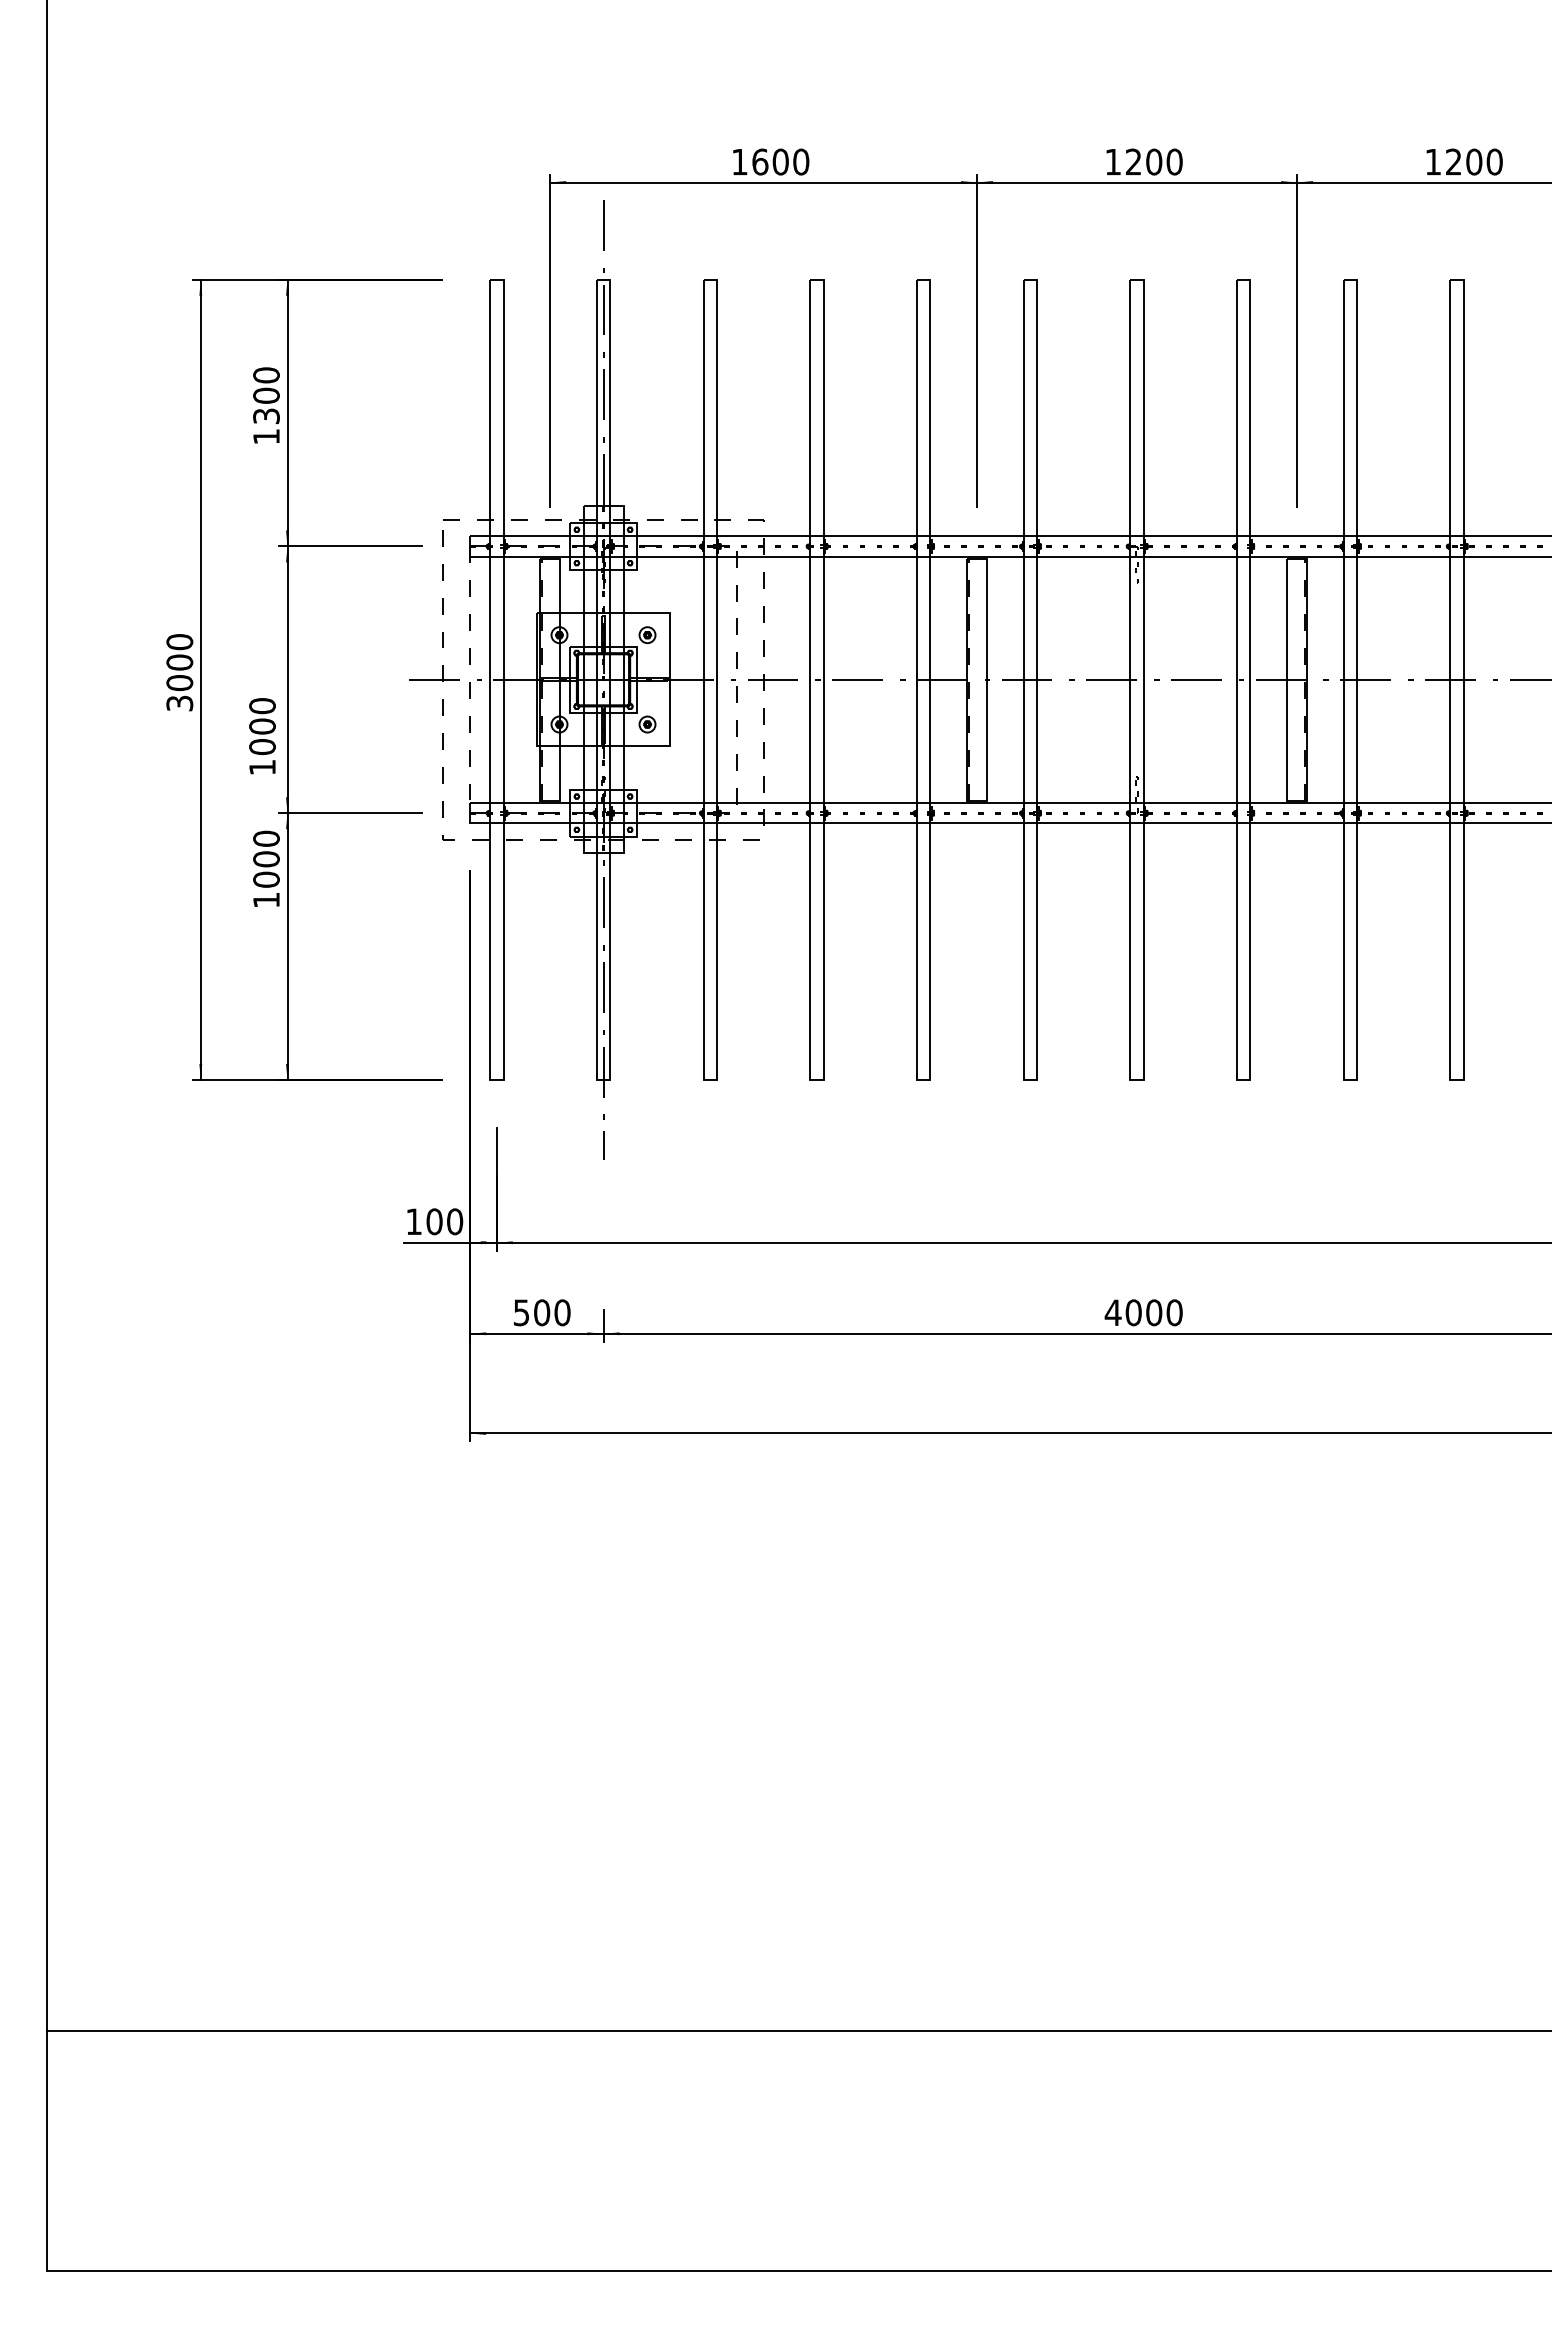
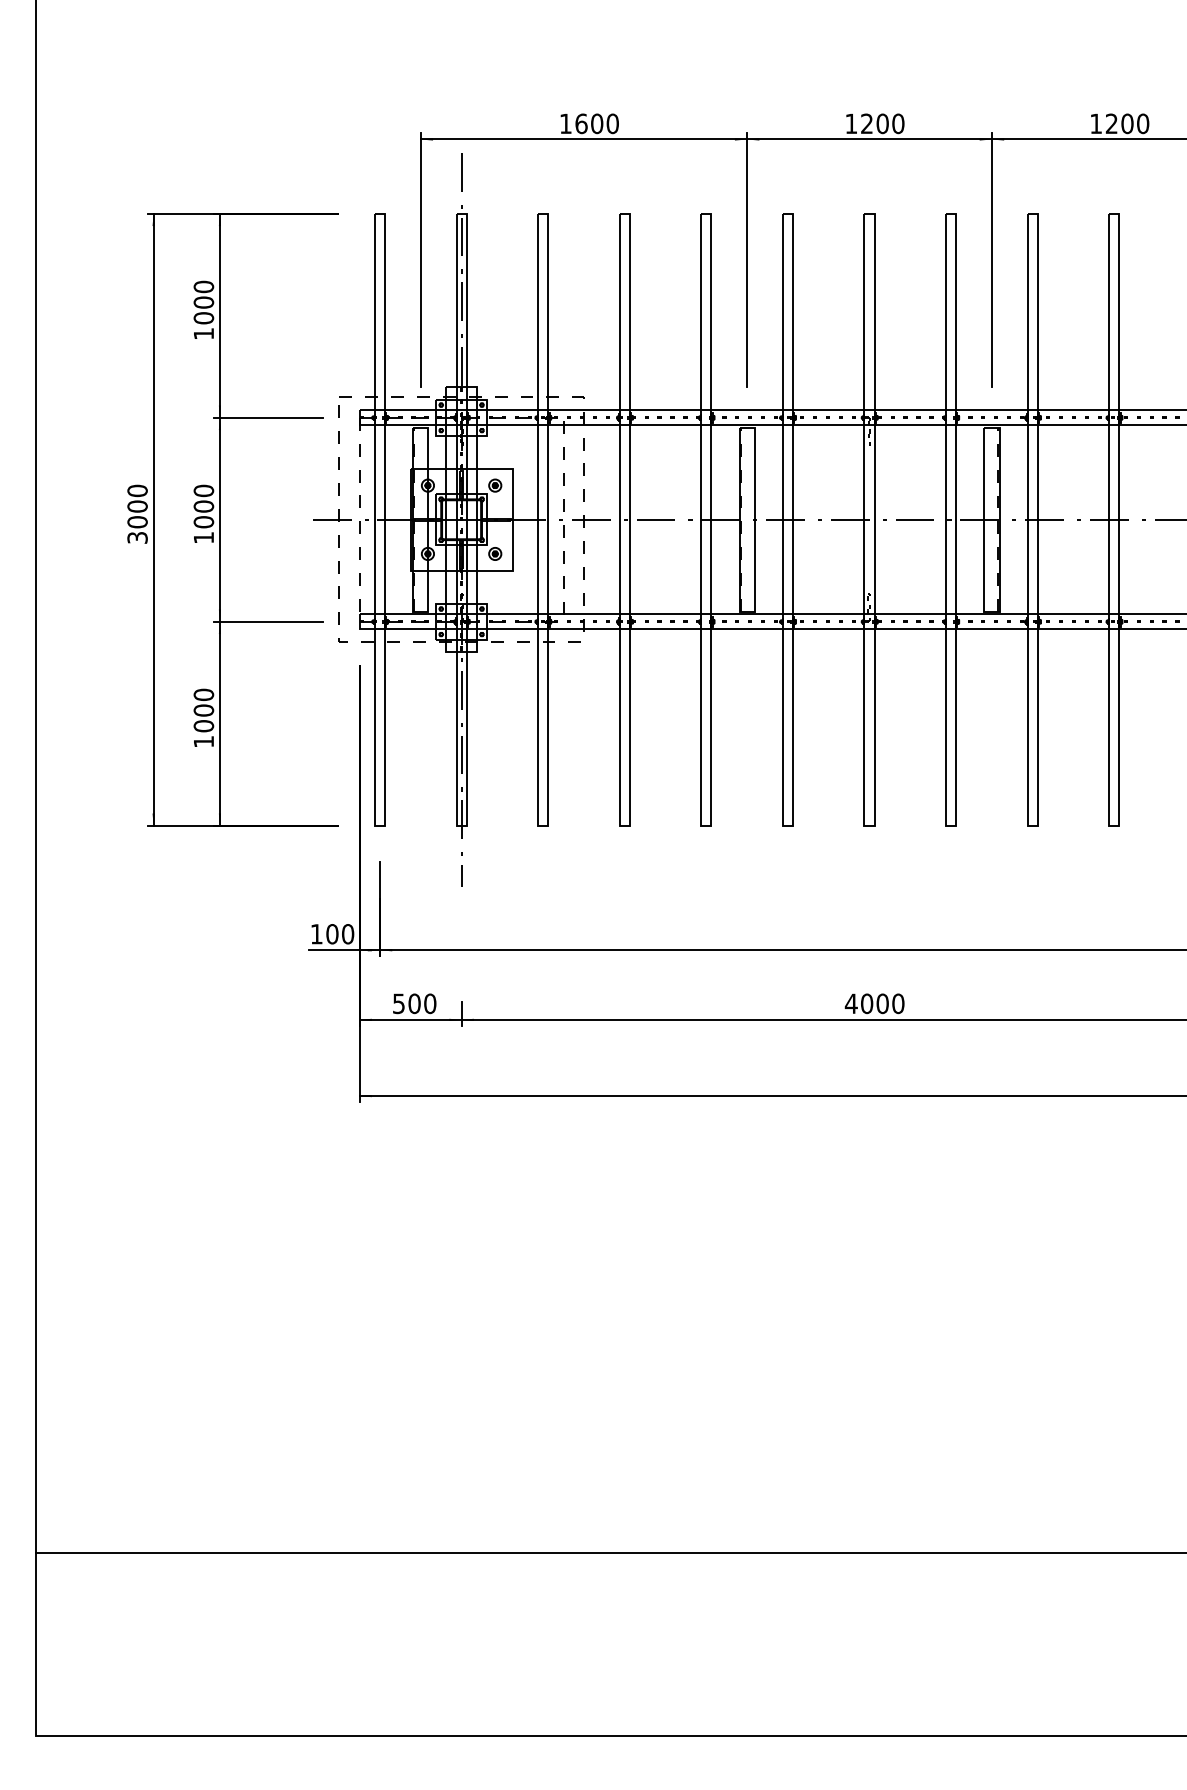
text: (266, 416) -> (203, 318), 1300 -> 1000
text: (262, 736) -> (203, 514), moved
text: (266, 868) -> (203, 717), moved

